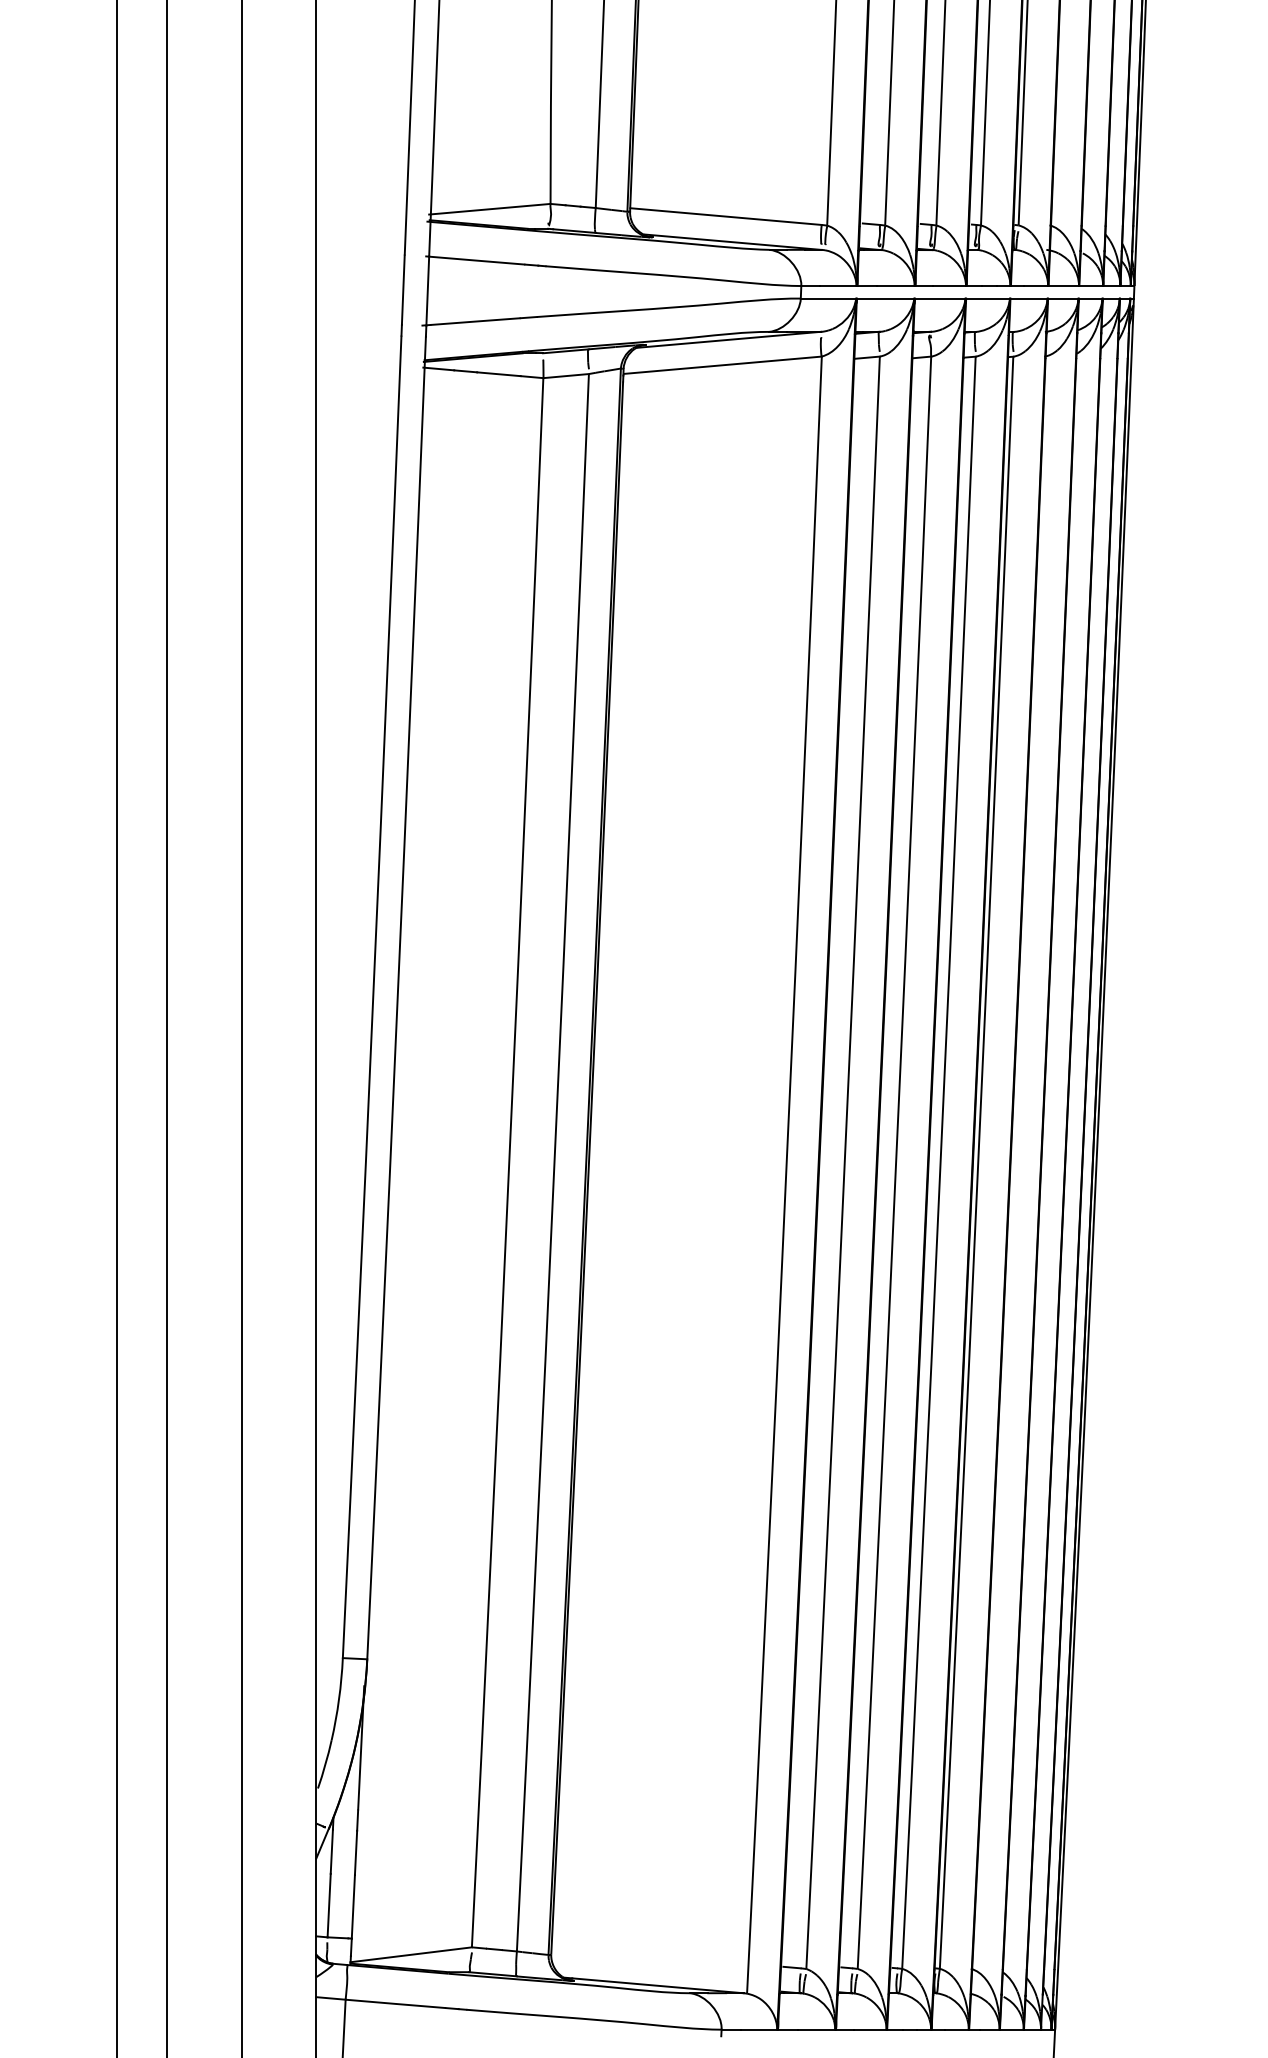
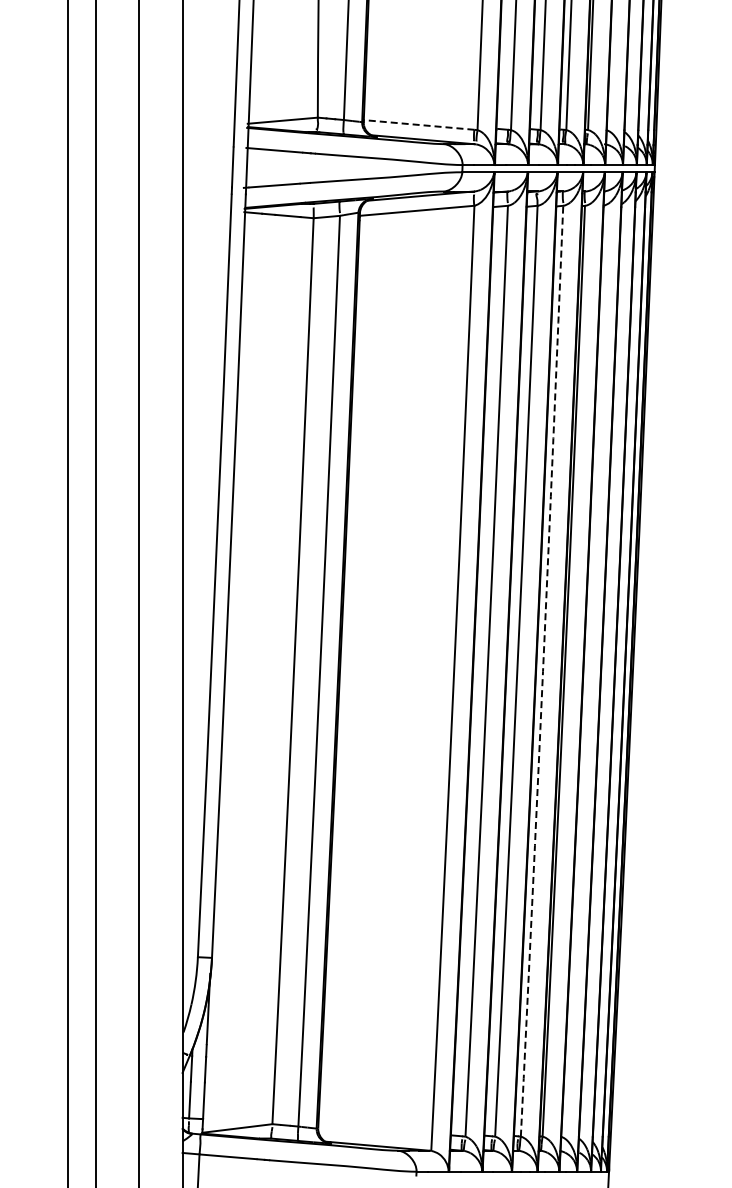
line: (724, 215) -> (418, 124), solid -> dashed
arc: (941, 1163) -> (543, 671), solid -> dashed

